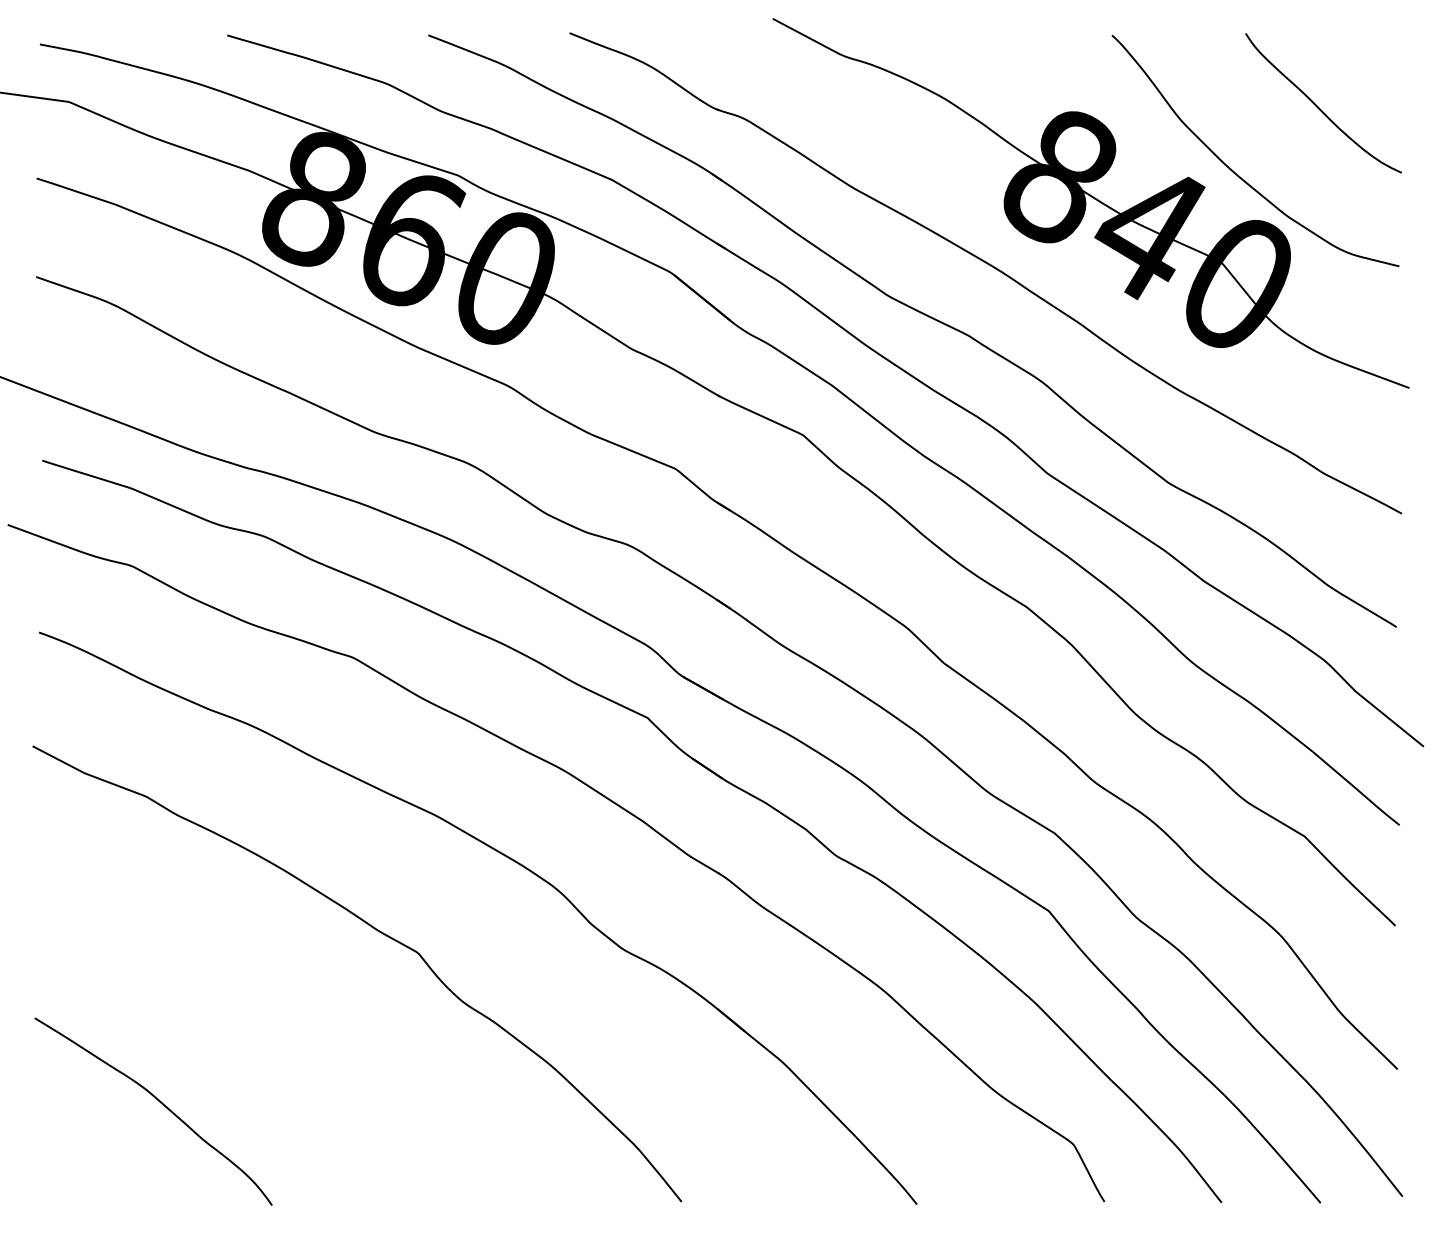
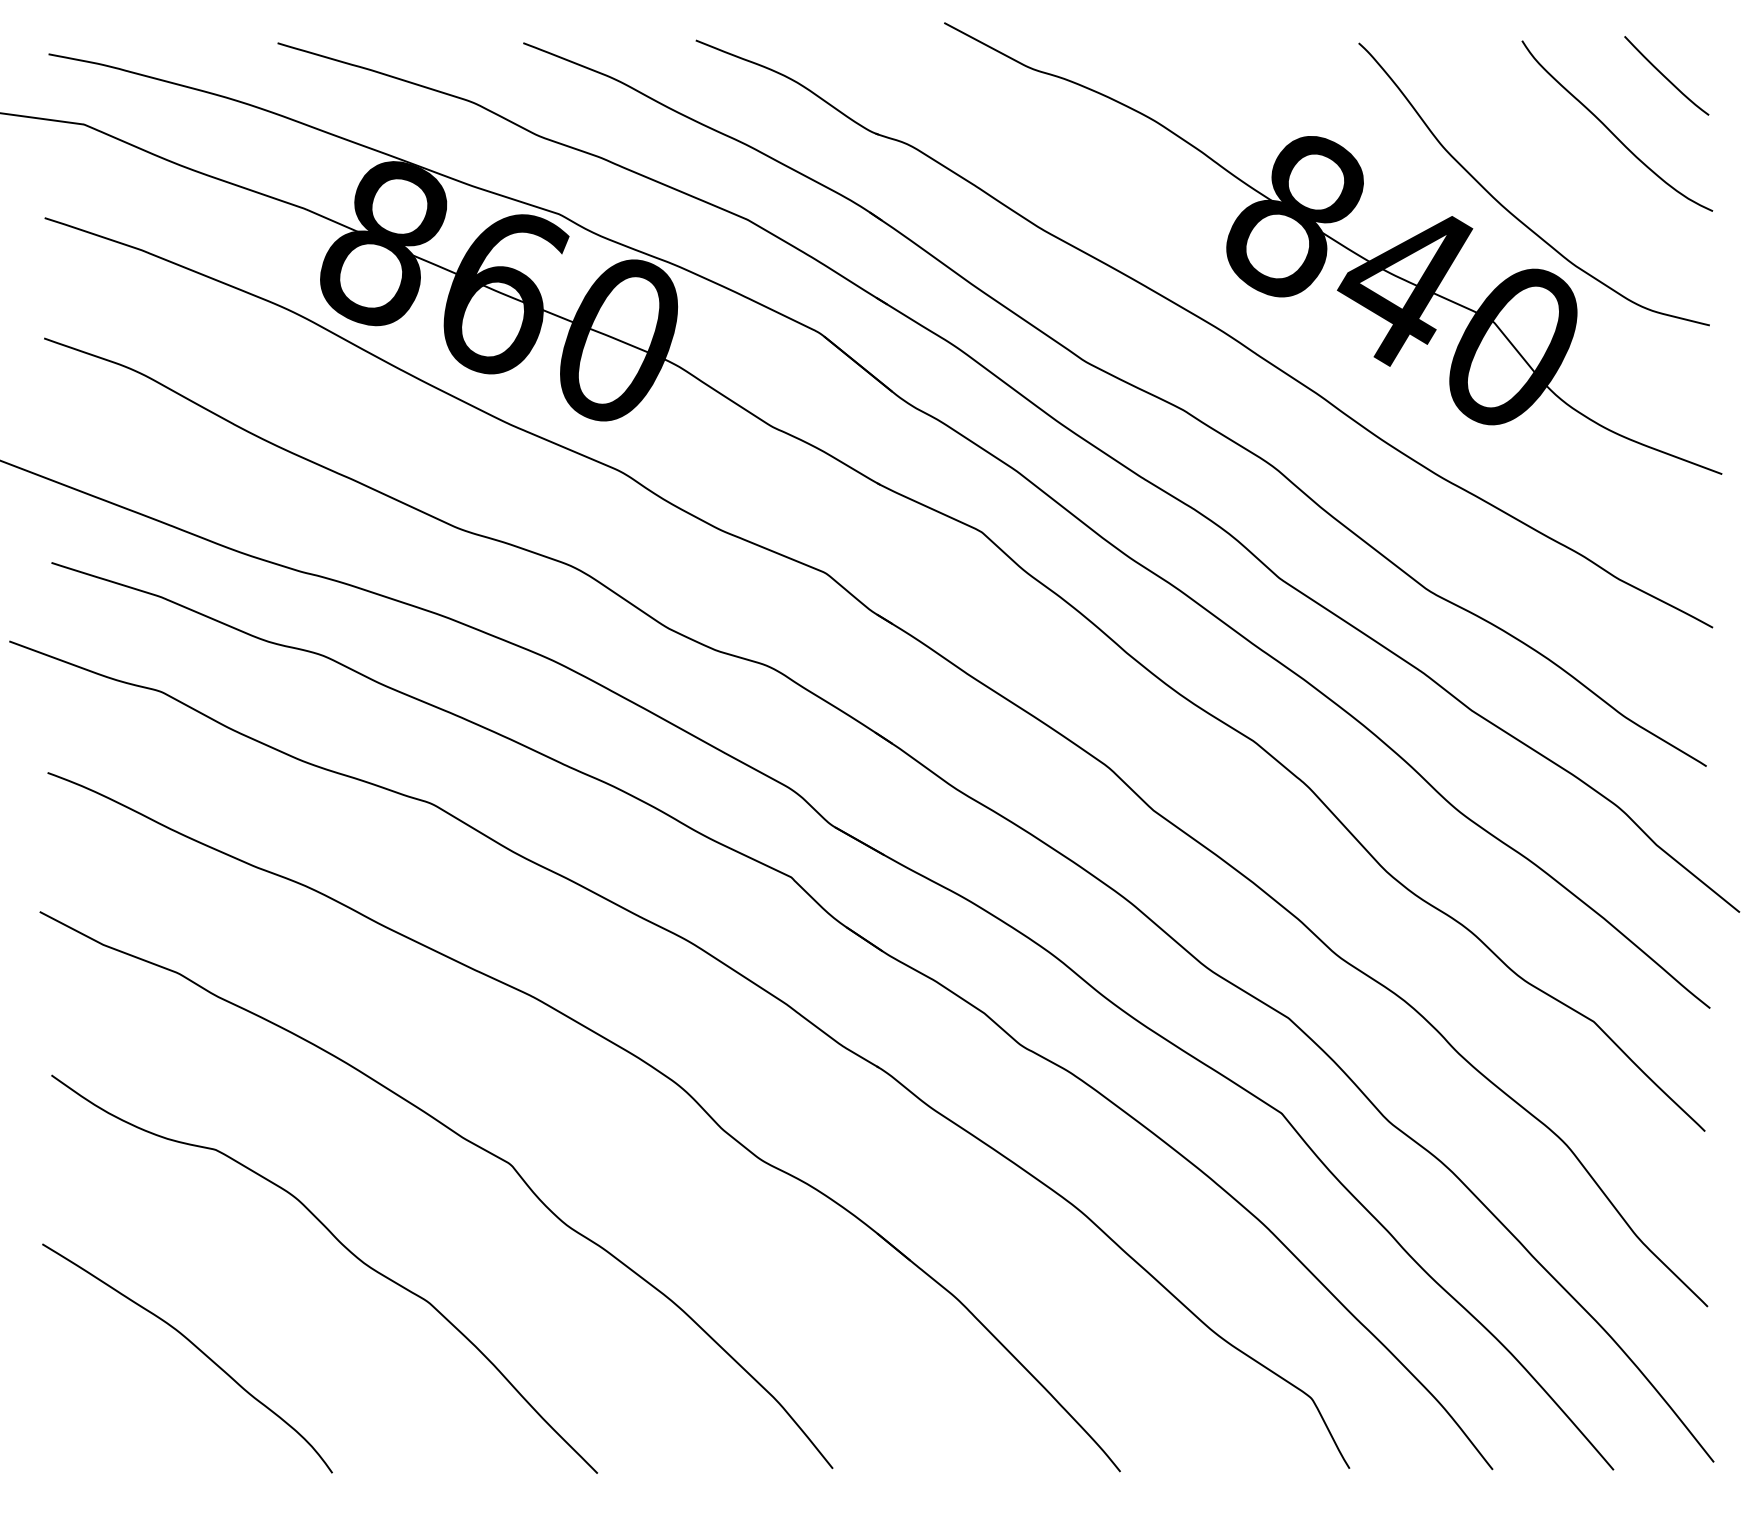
curve: (1362, 61) -> (1664, 75), added
curve: (284, 1023) -> (347, 1250), added

